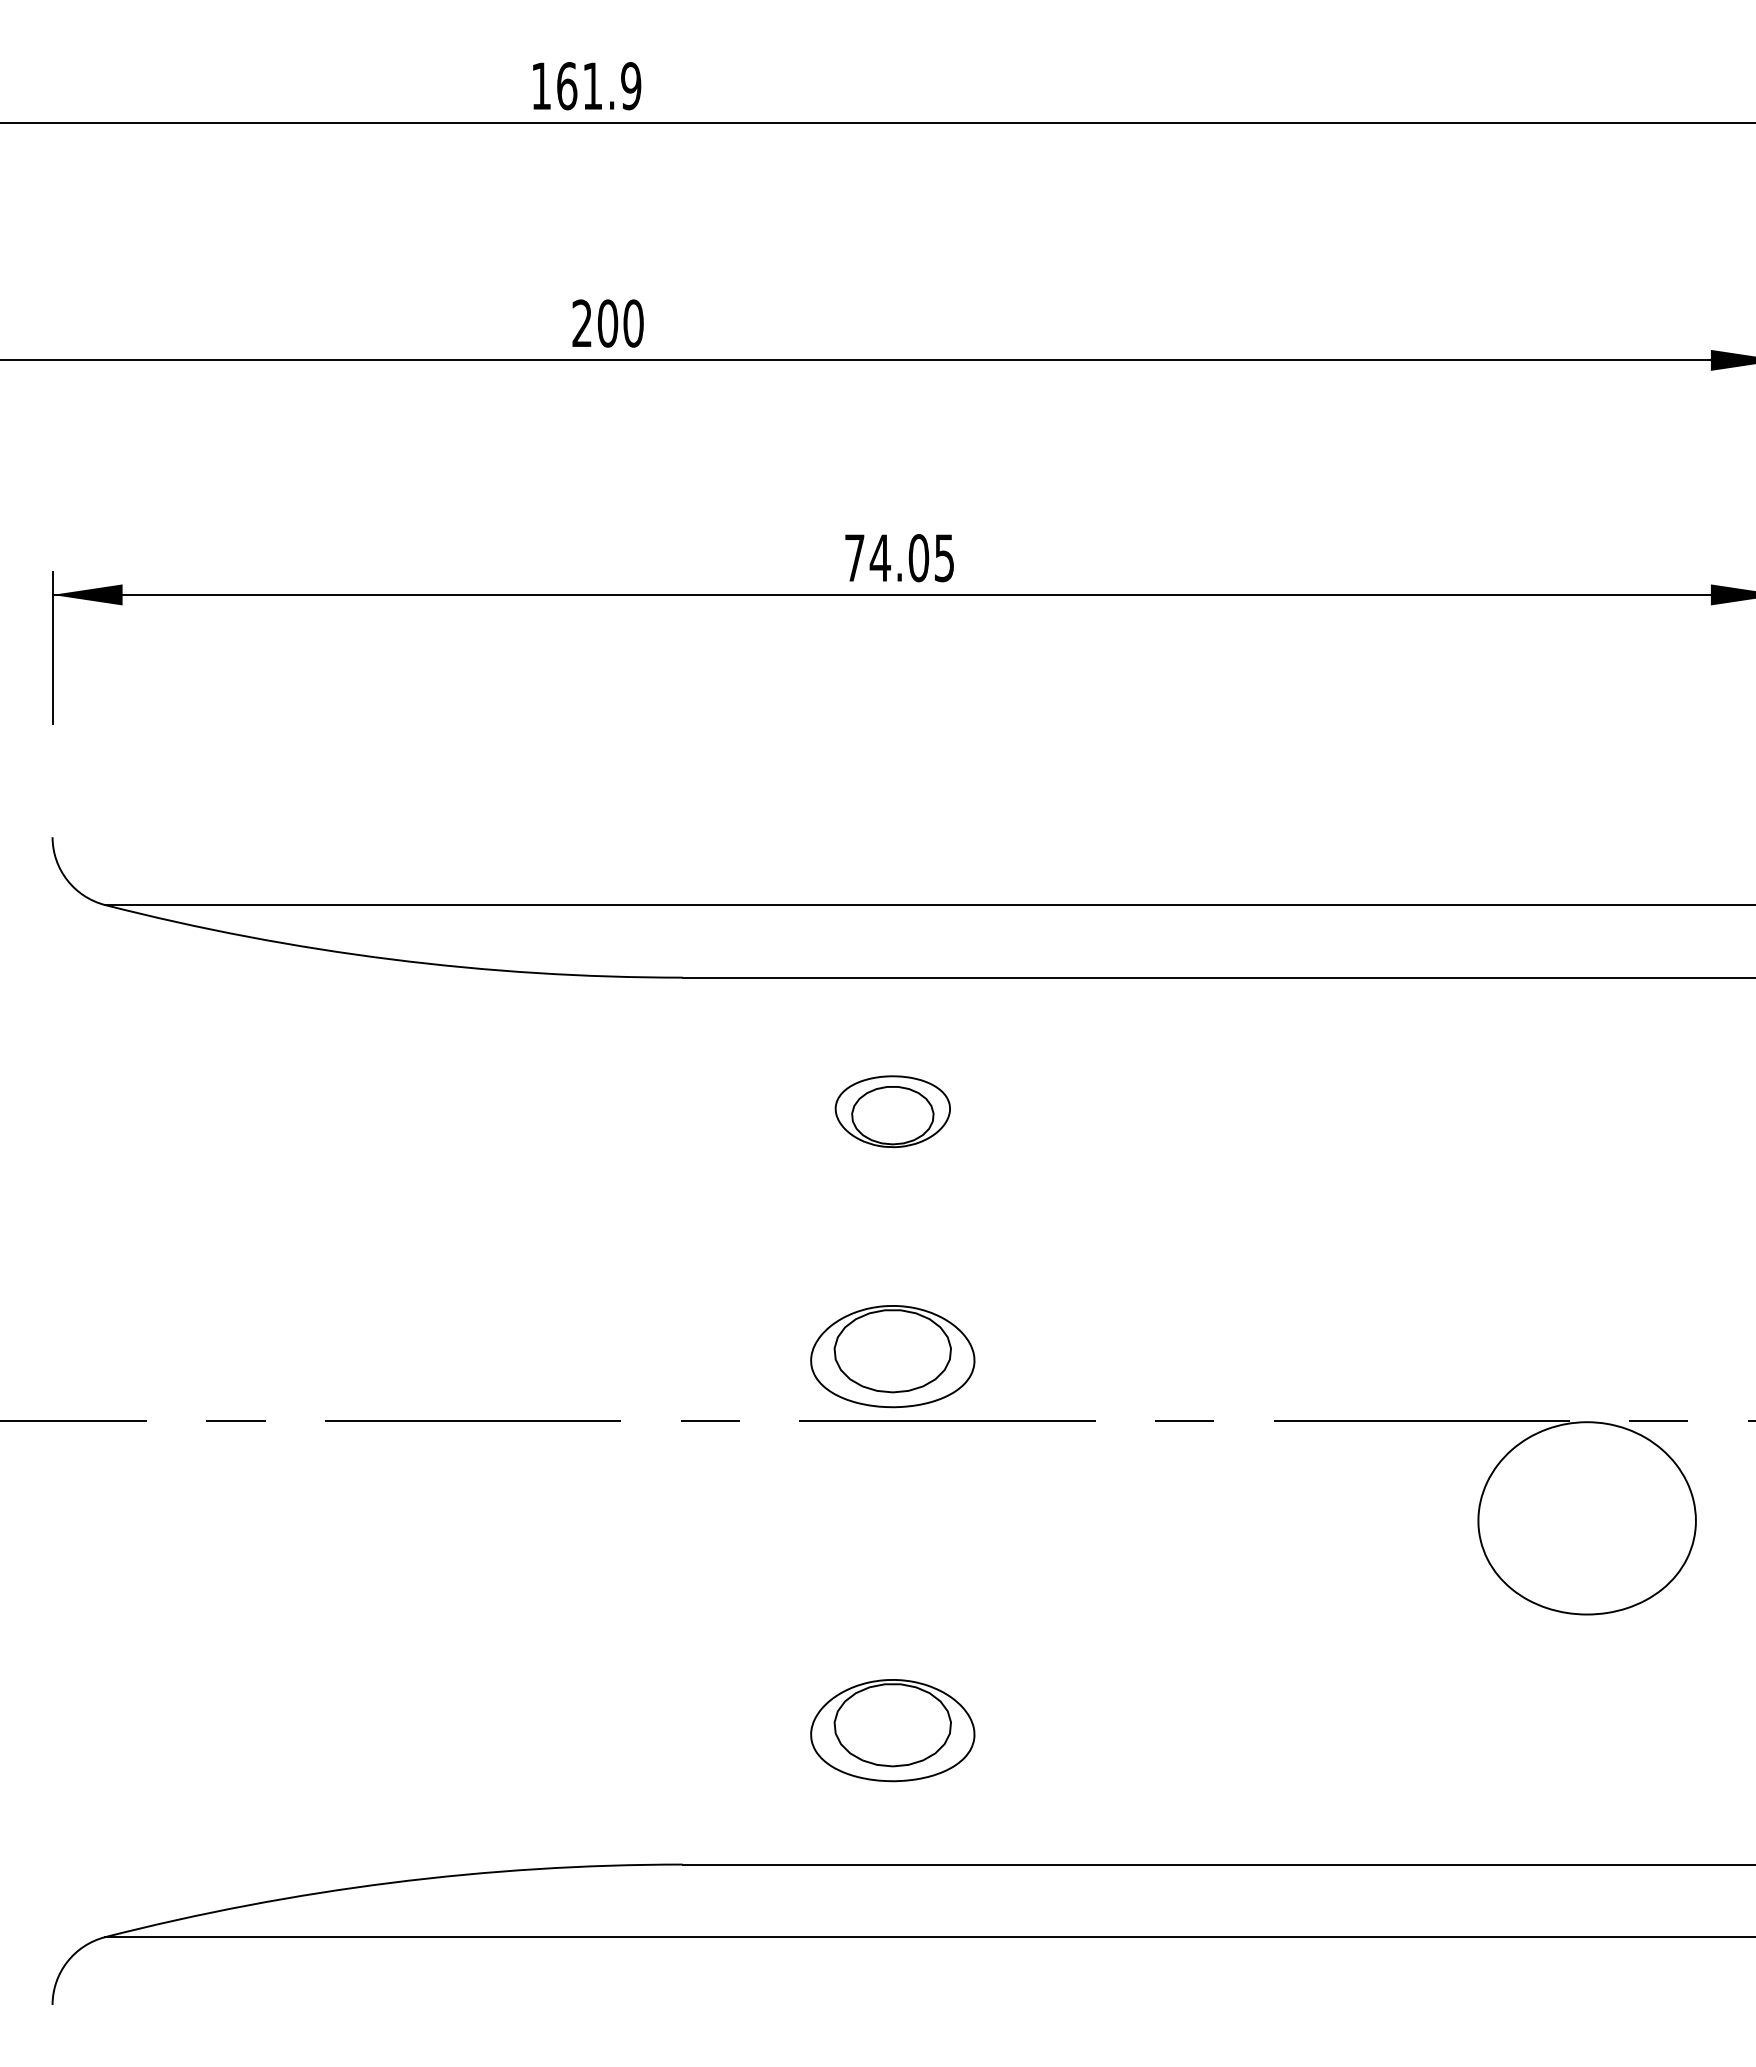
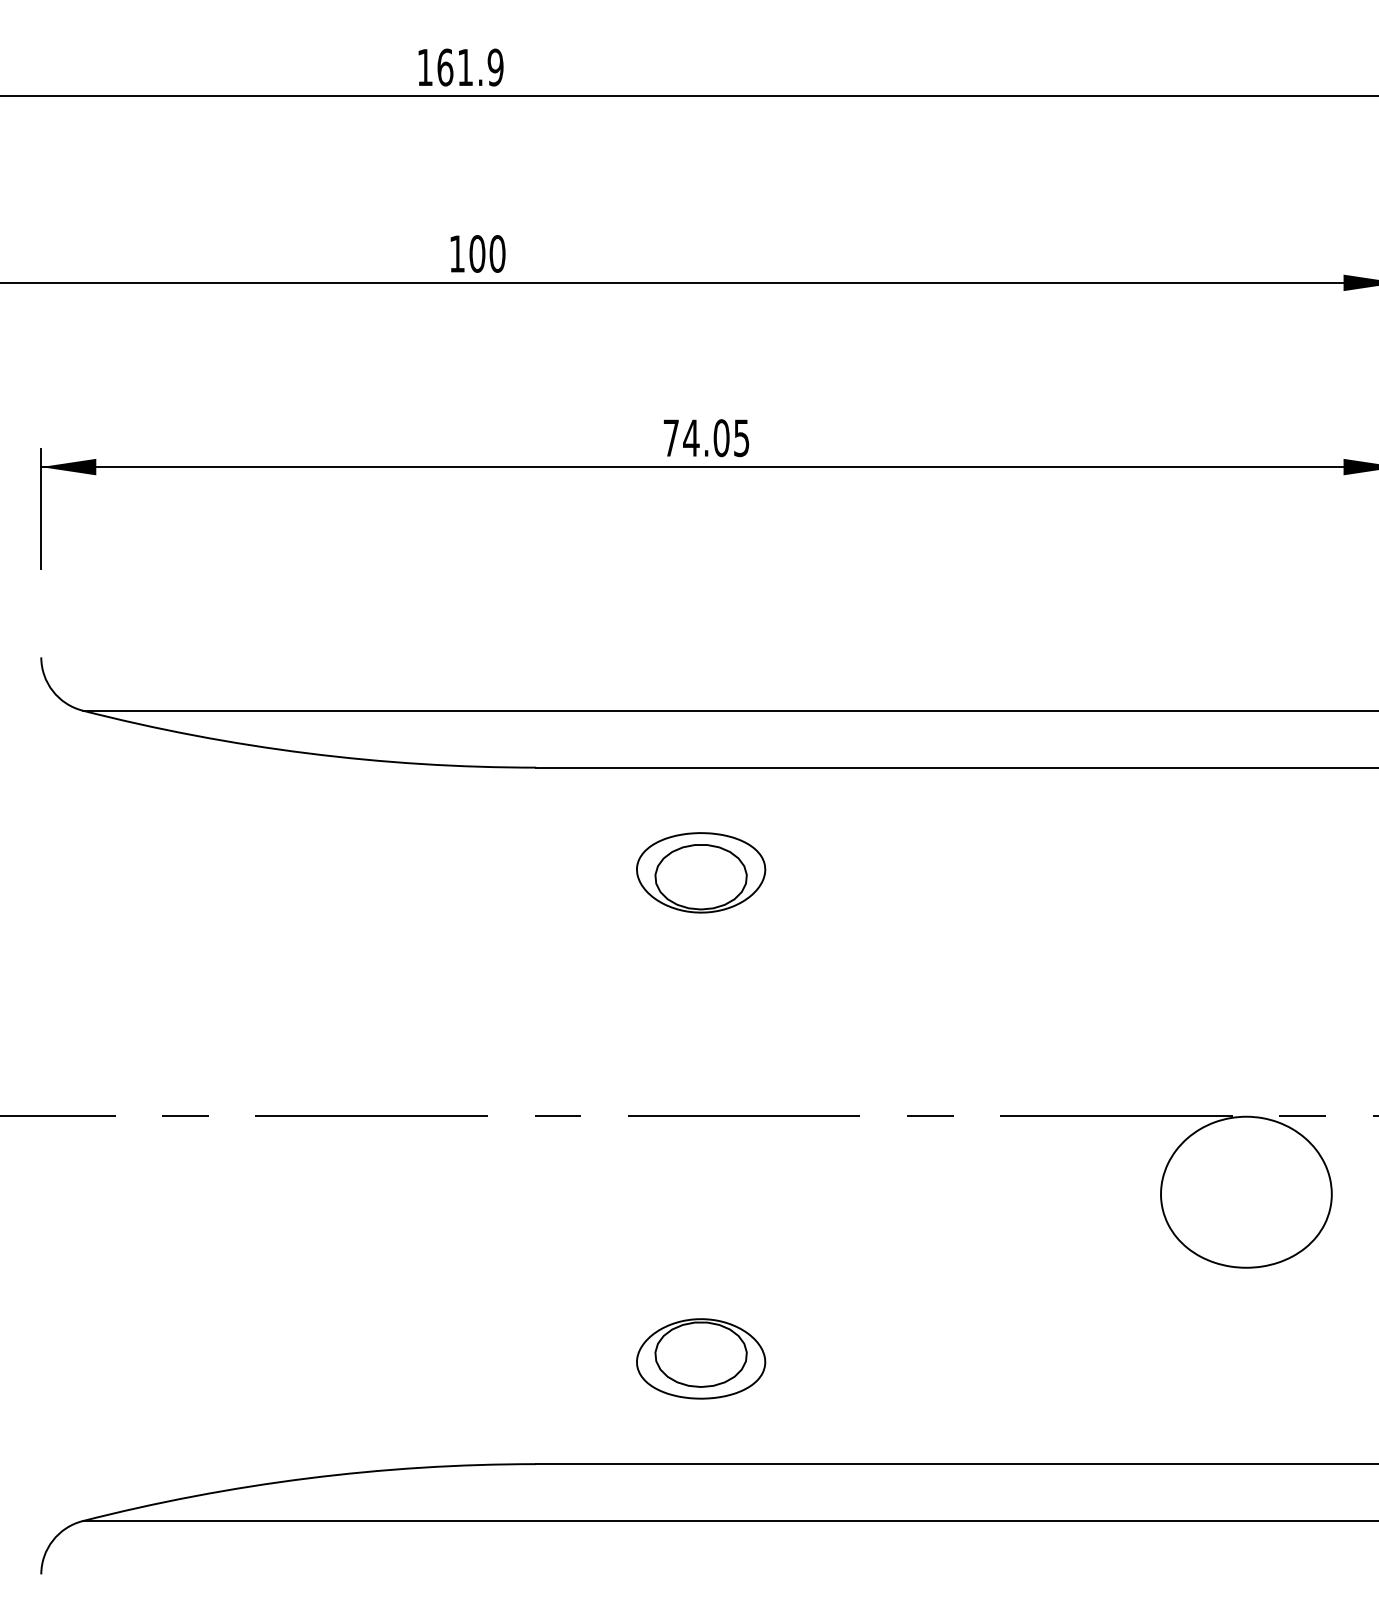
text: (581, 322) -> (456, 253), 200 -> 100
part: (892, 1111) -> (700, 872), size x1.43
part: (892, 1356) -> (700, 1065), removed

